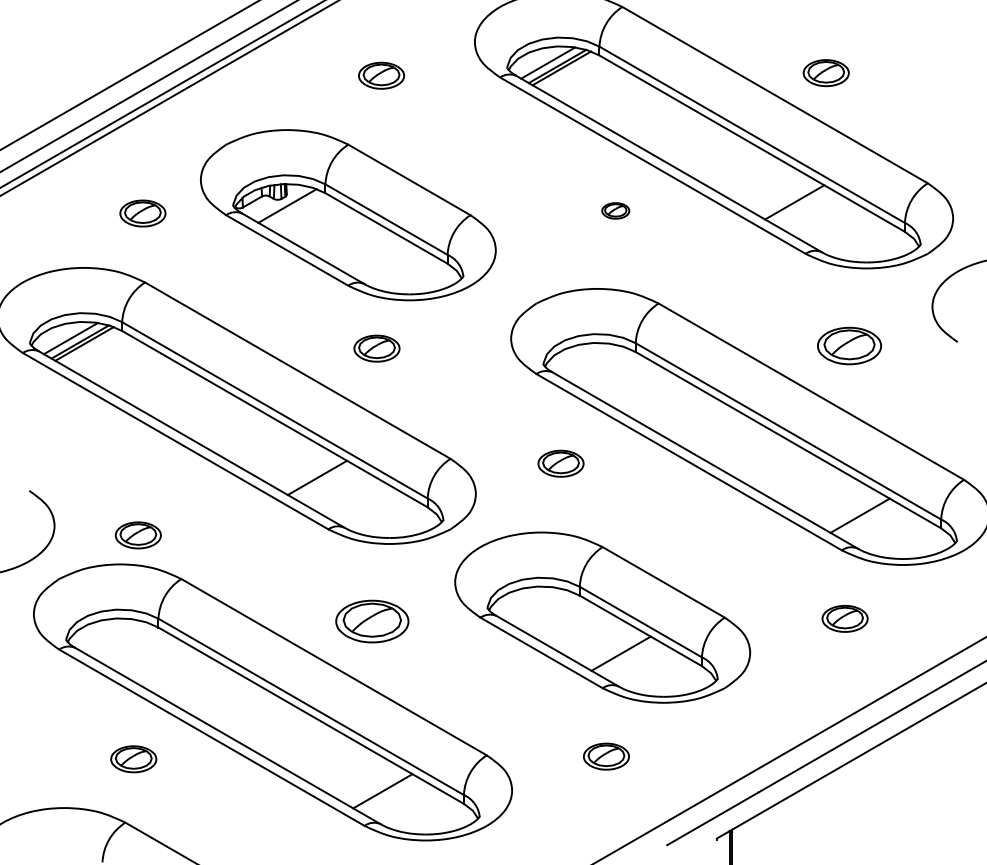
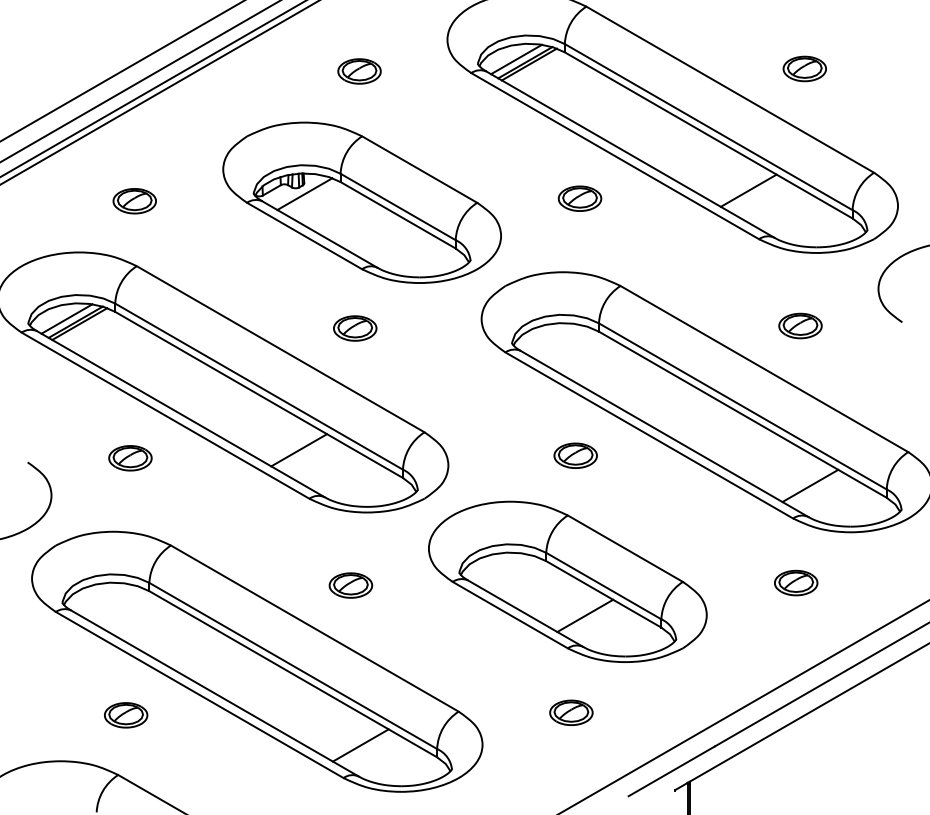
part: (825, 73) -> (804, 69), moved
part: (615, 210) -> (579, 198), size x1.67
part: (348, 215) -> (362, 203), moved
part: (849, 345) -> (800, 325), size x0.71
part: (560, 463) -> (575, 455), moved
part: (137, 535) -> (129, 458), moved
part: (372, 621) -> (351, 585), size x0.62

